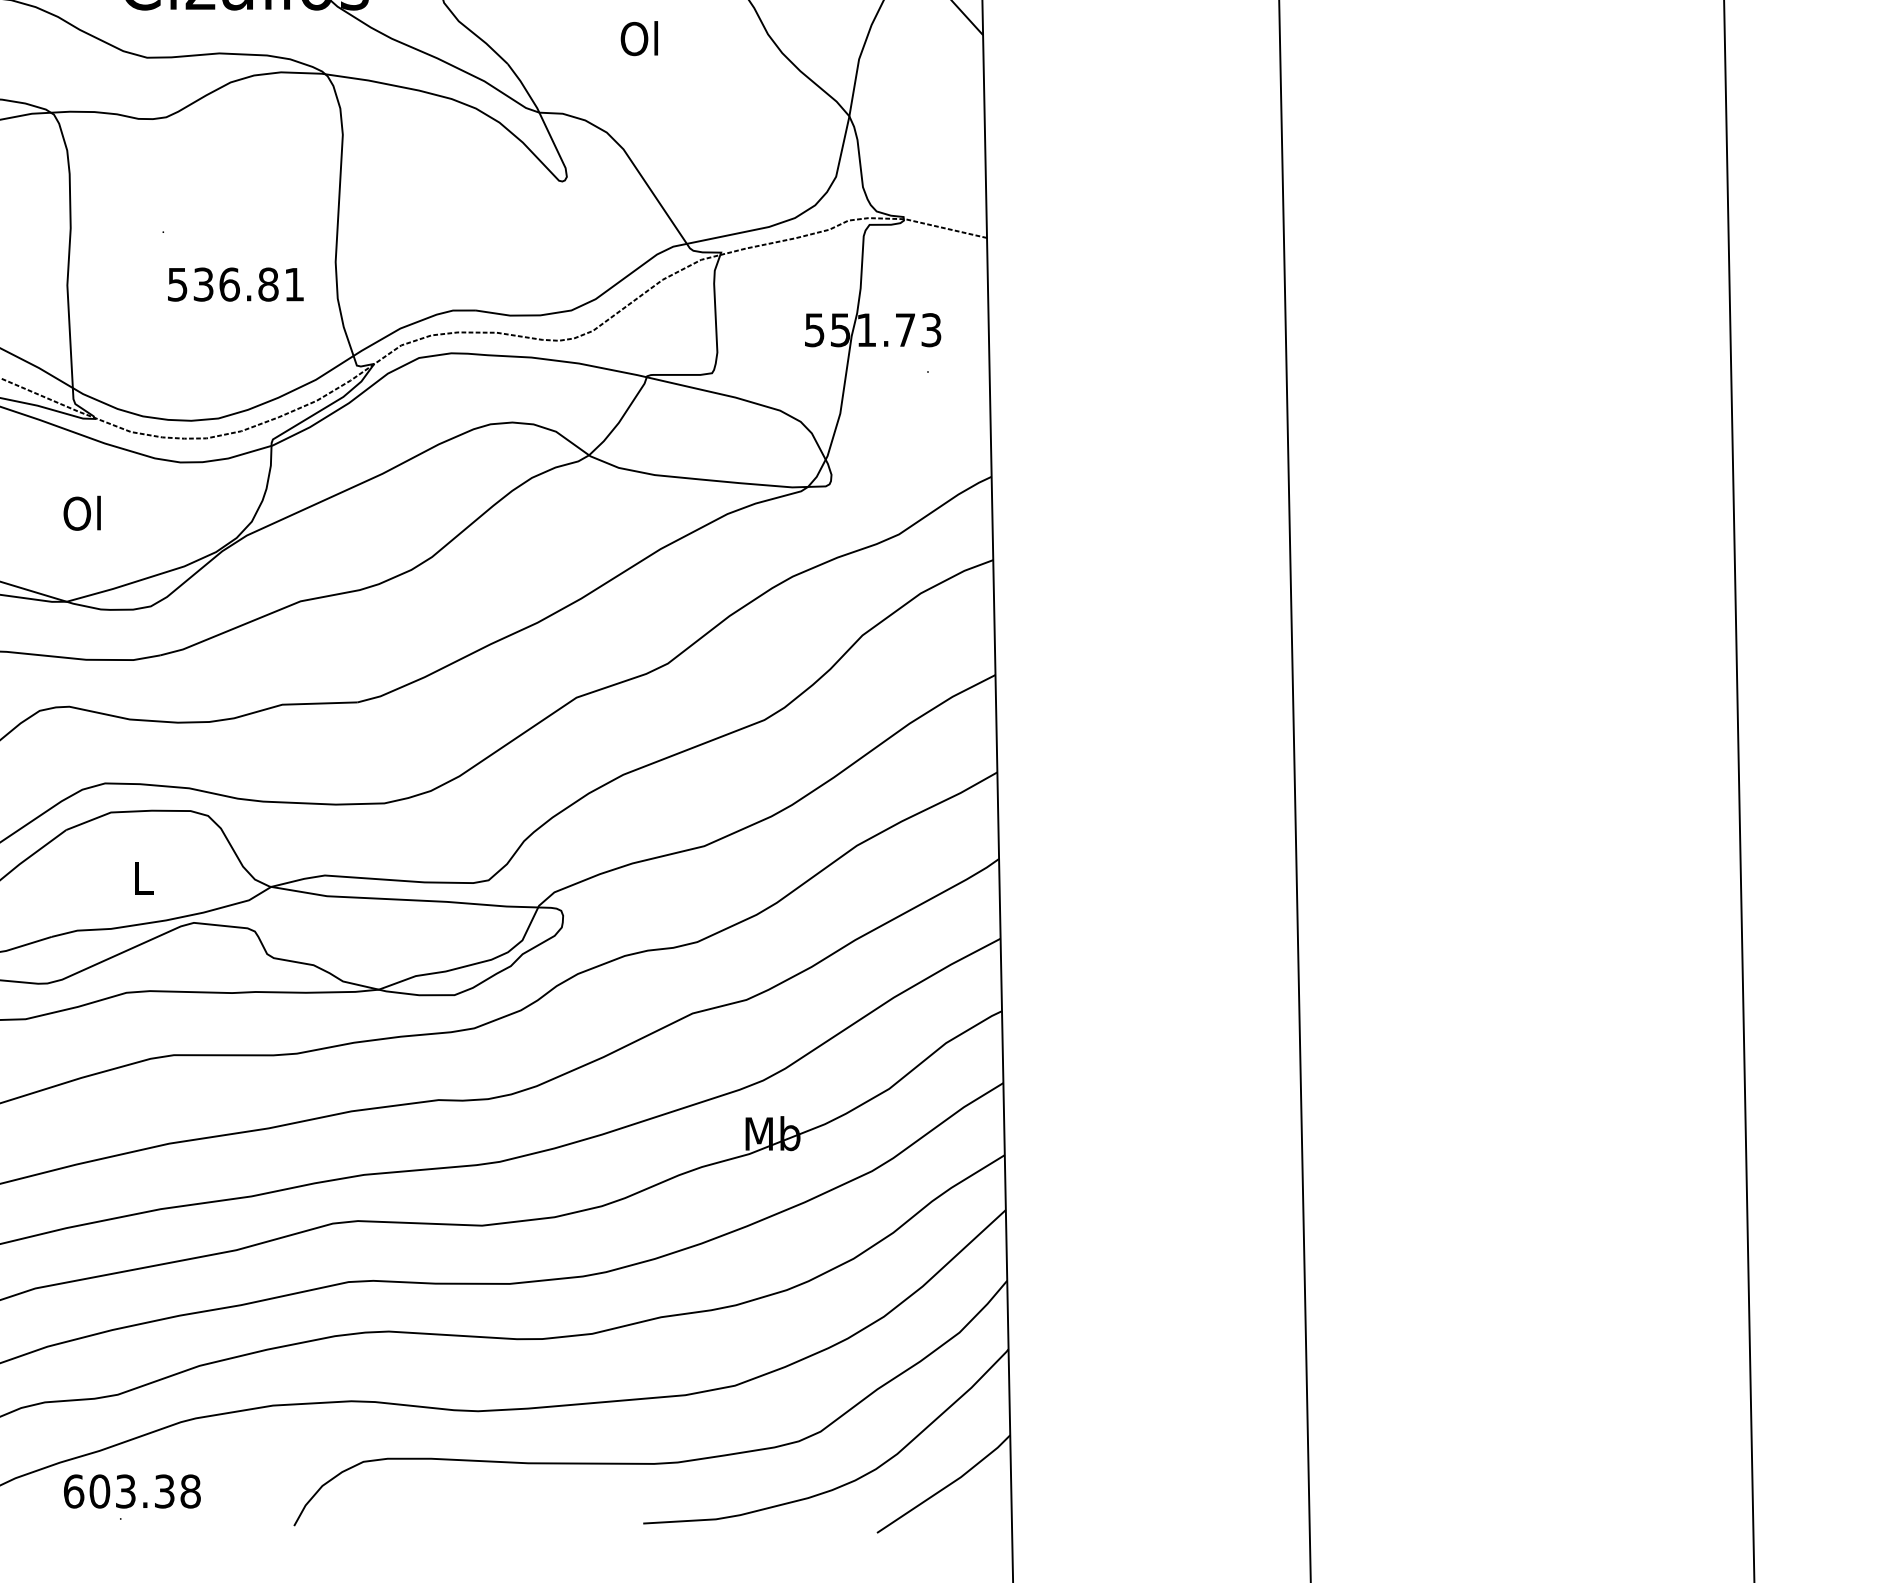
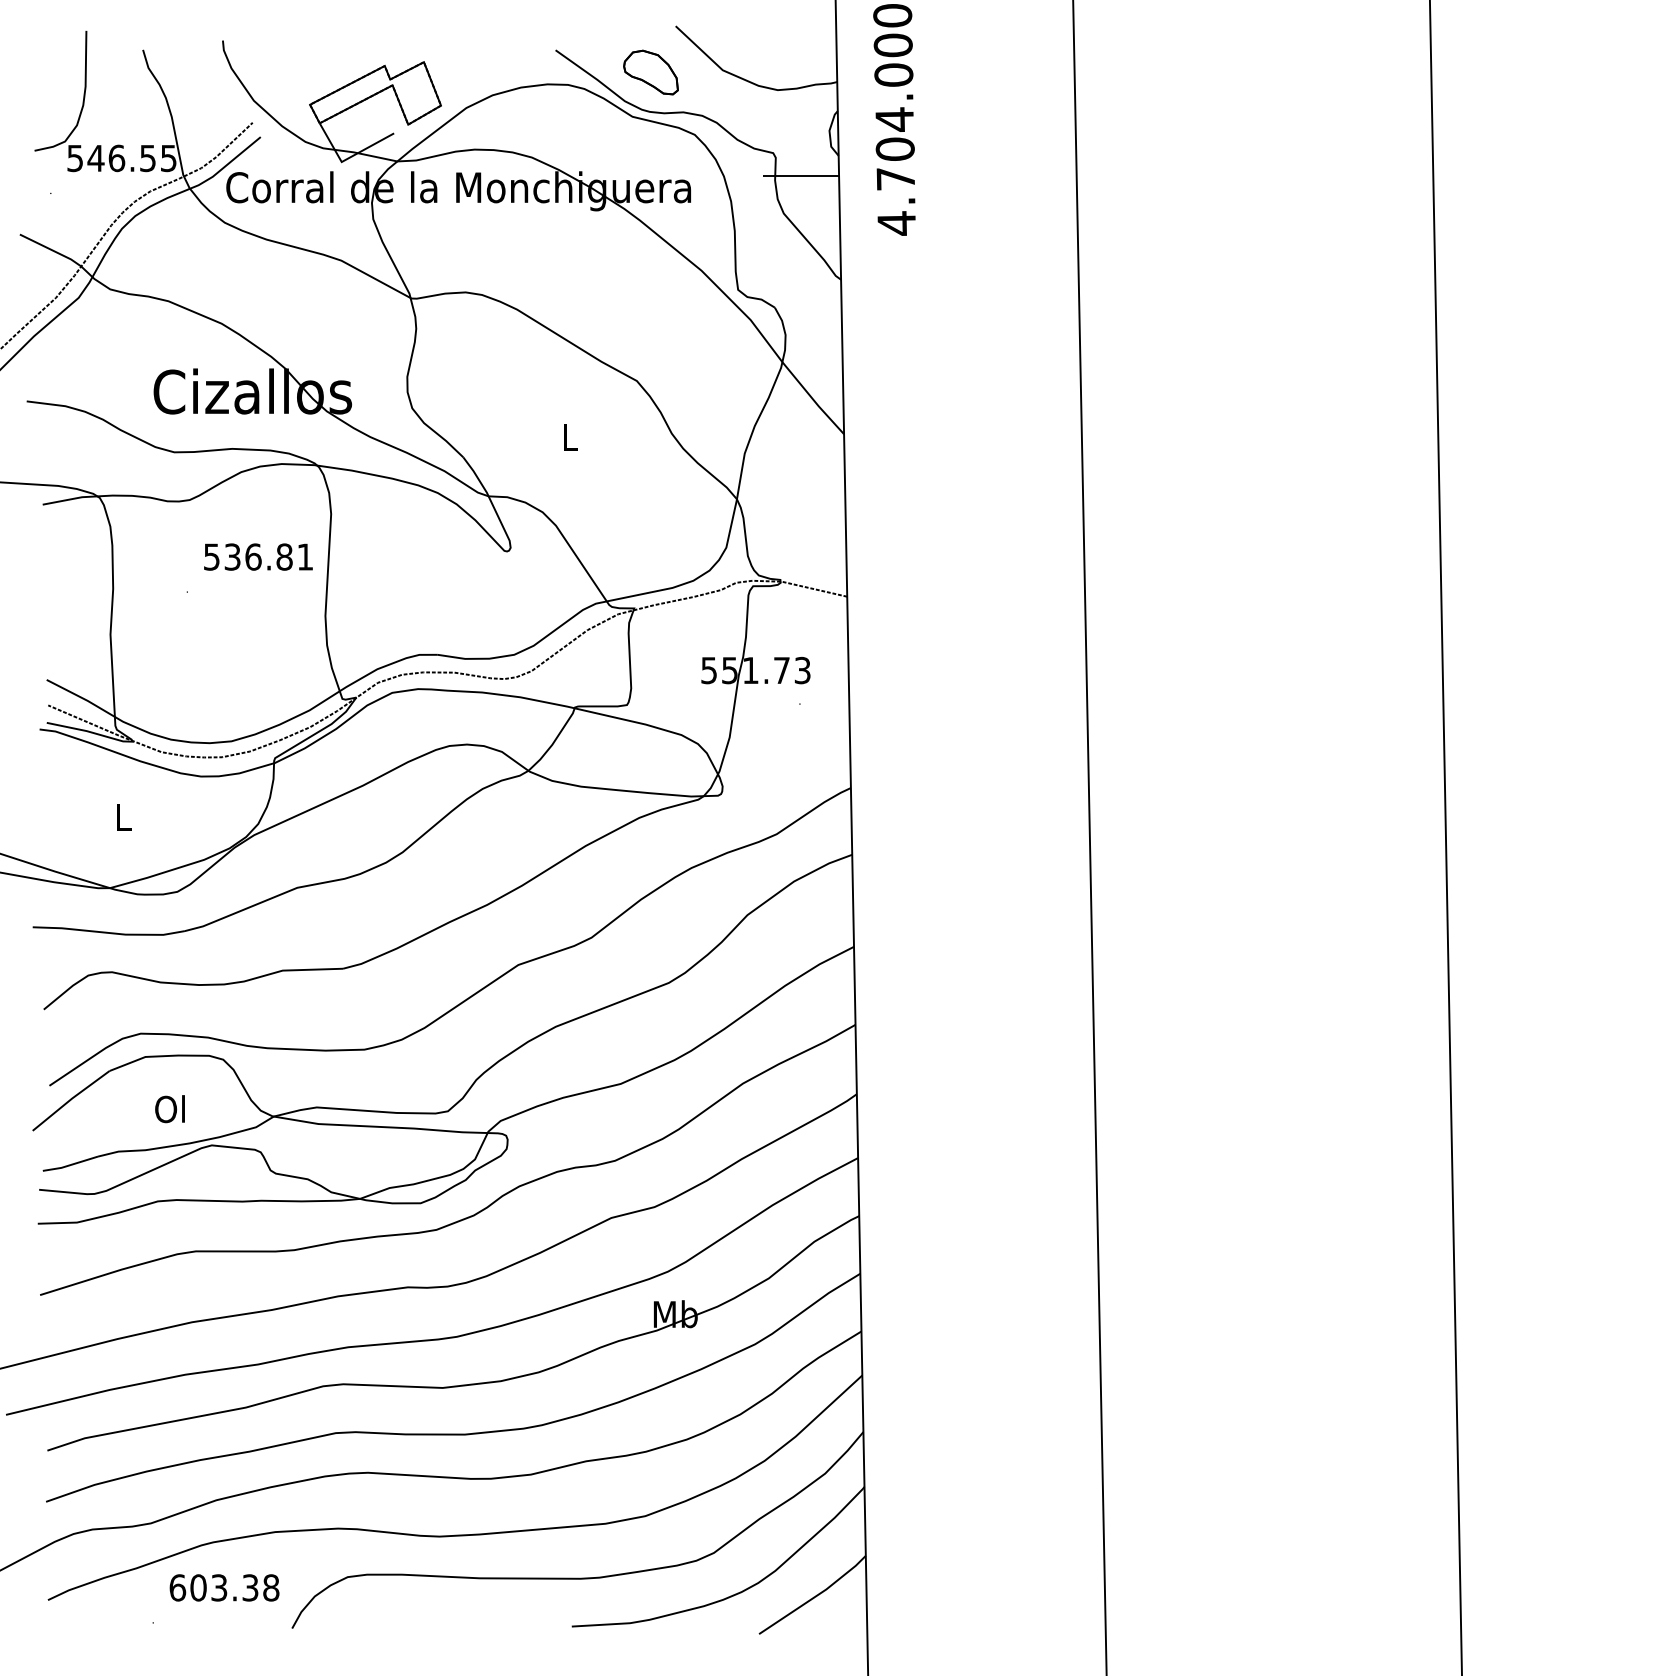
text: (639, 37) -> (568, 436), Ol -> L
text: (235, 283) -> (258, 556), moved
text: (82, 513) -> (122, 817), Ol -> L
text: (141, 878) -> (169, 1109), L -> Ol
text: (132, 1490) -> (224, 1587), moved

